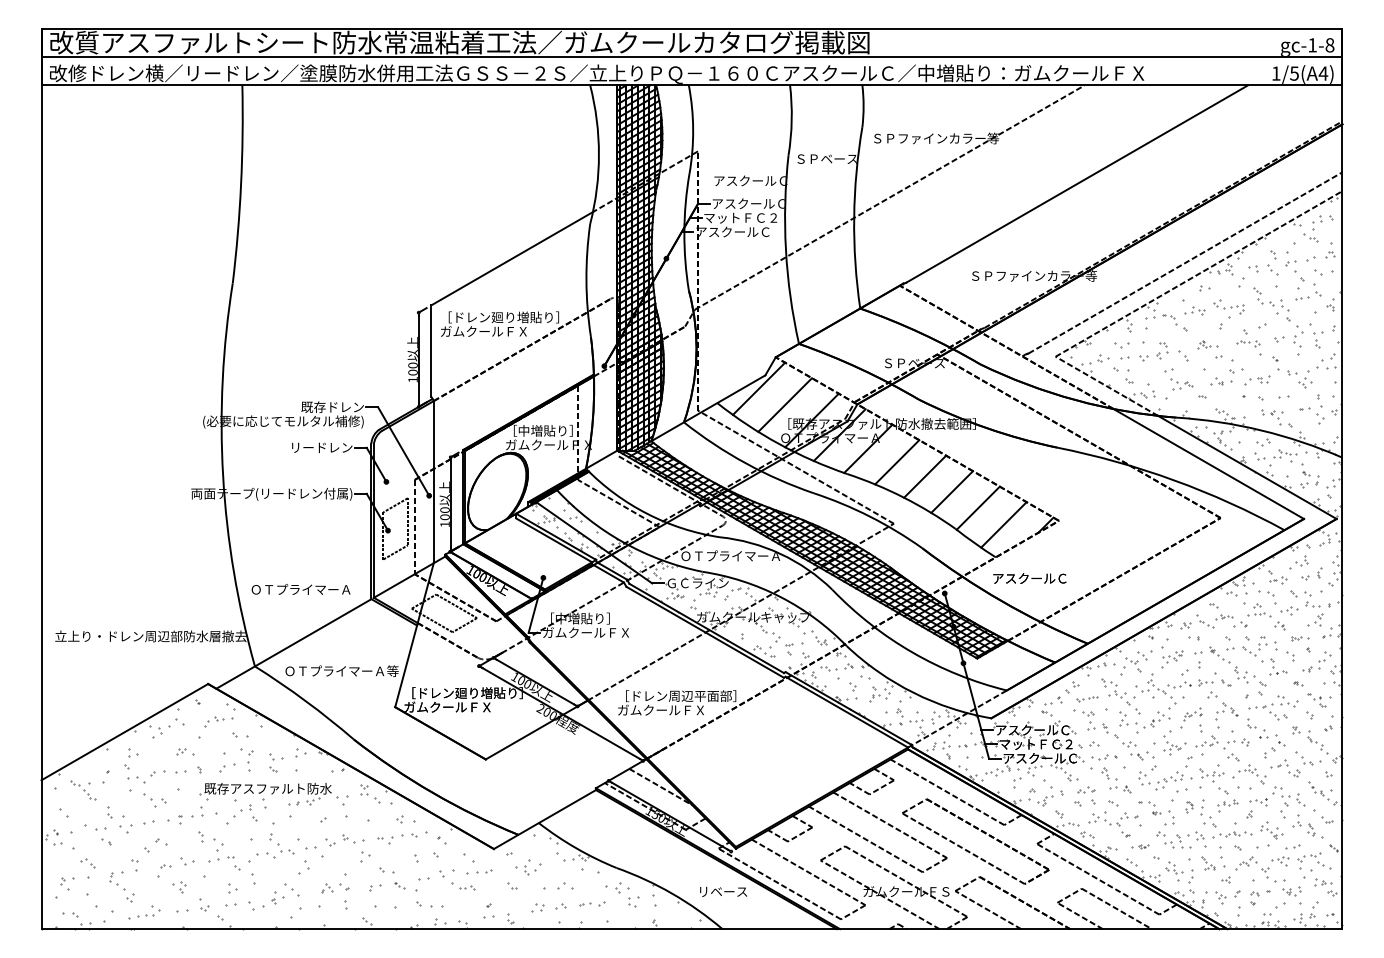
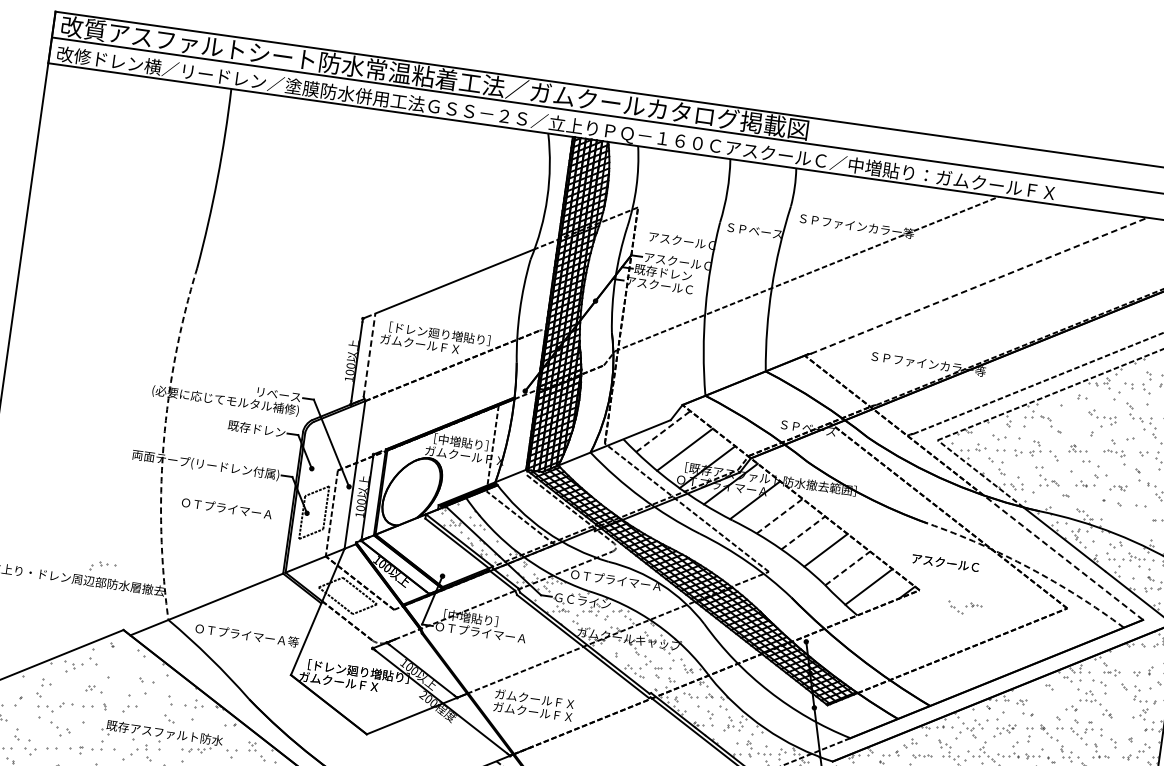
line: (1077, 183) -> (979, 285), solid -> dashed
text: (740, 217) -> (668, 273), マットＦＣ２ -> 既存ドレン
part: (1194, 310) -> (1070, 415), removed
line: (431, 351) -> (369, 355), solid -> dashed
part: (1257, 380) -> (1118, 487), size x0.7
line: (759, 388) -> (663, 431), solid -> dashed
text: (332, 406) -> (272, 393), 既存ドレン -> リベース
part: (1276, 418) -> (1130, 524), removed
text: (301, 447) -> (238, 426), リードレン -> 既存ドレン
line: (897, 461) -> (780, 515), solid -> dashed
line: (1208, 463) -> (1063, 557), solid -> dashed
arc: (223, 476) -> (164, 442), solid -> dashed
line: (925, 476) -> (803, 532), solid -> dashed
arc: (1174, 480) -> (1030, 568), solid -> dashed
line: (978, 507) -> (848, 567), solid -> dashed
part: (1298, 562) -> (1132, 658), removed
text: (1029, 578) -> (945, 562), moved
text: (300, 589) -> (226, 508), moved
part: (1289, 610) -> (1118, 701), removed
part: (1214, 621) -> (964, 608), moved
text: (592, 632) -> (480, 632), ガムクールＦＸ -> ＯＴプライマーＡ
part: (1300, 638) -> (1124, 728), removed
text: (677, 696) -> (549, 701), ［ドレン周辺平面部］ -> ガムクールＦＸ
part: (218, 721) -> (102, 566), moved
part: (250, 760) -> (152, 705), removed
part: (276, 762) -> (175, 710), size x1.6

